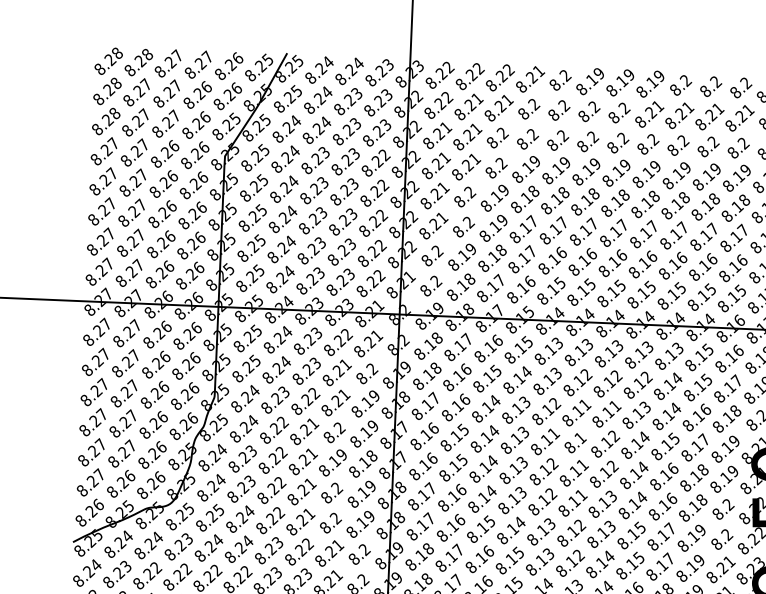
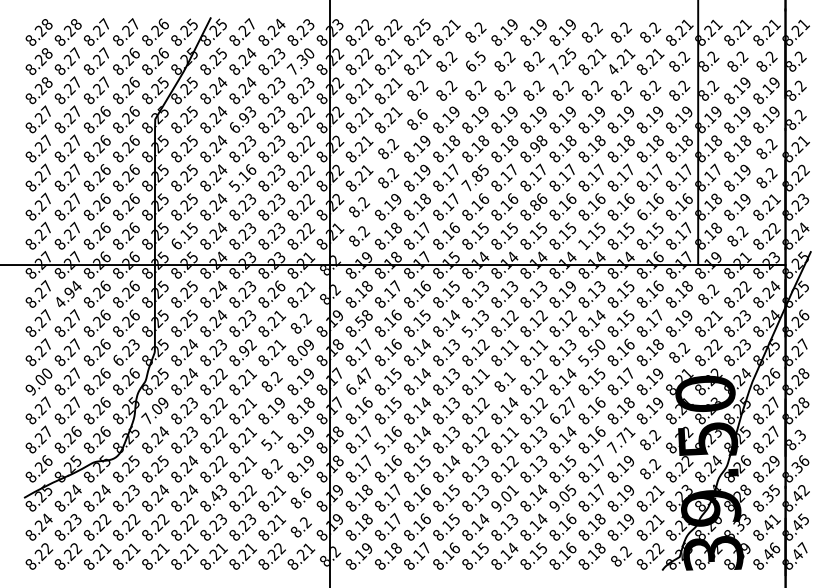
text: (327, 61) -> (250, 23), 8.24 -> 8.27
text: (508, 69) -> (425, 24), 8.22 -> 8.25
text: (377, 102) -> (300, 61), 8.23 -> 7.30
text: (558, 110) -> (475, 61), 8.2 -> 6.5
text: (648, 113) -> (562, 60), 8.21 -> 7.25
text: (700, 124) -> (612, 69), 8.21 -> 4.21
text: (501, 163) -> (422, 115), 8.2 -> 8.6
text: (312, 164) -> (239, 123), 8.23 -> 6.93
text: (617, 201) -> (535, 147), 8.18 -> 8.98
text: (312, 221) -> (242, 178), 8.23 -> 5.16
text: (552, 230) -> (474, 177), 8.17 -> 7.85
text: (614, 261) -> (535, 205), 8.16 -> 8.86
text: (722, 275) -> (640, 214), 8.16 -> 6.16
text: (246, 281) -> (180, 239), 8.25 -> 6.15
text: (663, 303) -> (584, 243), 8.15 -> 1.15
text: (126, 332) -> (67, 293), 8.27 -> 4.94
text: (347, 334) -> (280, 286), 8.22 -> 8.26
text: (647, 347) -> (570, 286), 8.13 -> 8.19
text: (428, 374) -> (360, 321), 8.18 -> 8.58
text: (537, 389) -> (466, 331), 8.13 -> 5.13
text: (185, 396) -> (126, 352), 8.26 -> 6.23
text: (307, 400) -> (244, 351), 8.22 -> 8.92
text: (367, 401) -> (302, 350), 8.19 -> 8.09
text: (666, 416) -> (591, 352), 8.14 -> 5.50
text: (93, 422) -> (39, 381), 8.27 -> 9.00
text: (423, 436) -> (358, 381), 8.16 -> 6.47
text: (212, 457) -> (155, 410), 8.24 -> 7.09
text: (582, 464) -> (512, 402), 8.11 -> 8.14
text: (633, 475) -> (562, 410), 8.14 -> 6.27
text: (331, 493) -> (271, 440), 8.2 -> 5.1
text: (442, 506) -> (379, 448), 8.16 -> 5.16
text: (692, 507) -> (620, 439), 8.18 -> 7.71
text: (271, 548) -> (215, 496), 8.23 -> 8.43
text: (364, 549) -> (305, 493), 8.2 -> 8.6
text: (570, 563) -> (505, 498), 8.12 -> 9.01
text: (627, 569) -> (560, 501), 8.15 -> 9.05

